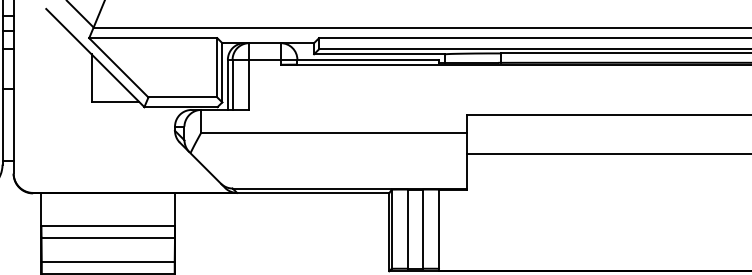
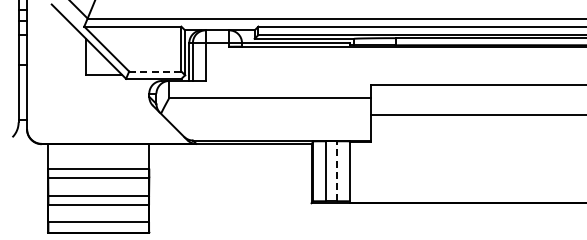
line: (183, 97) -> (155, 71), solid -> dashed
line: (422, 229) -> (336, 171), solid -> dashed

